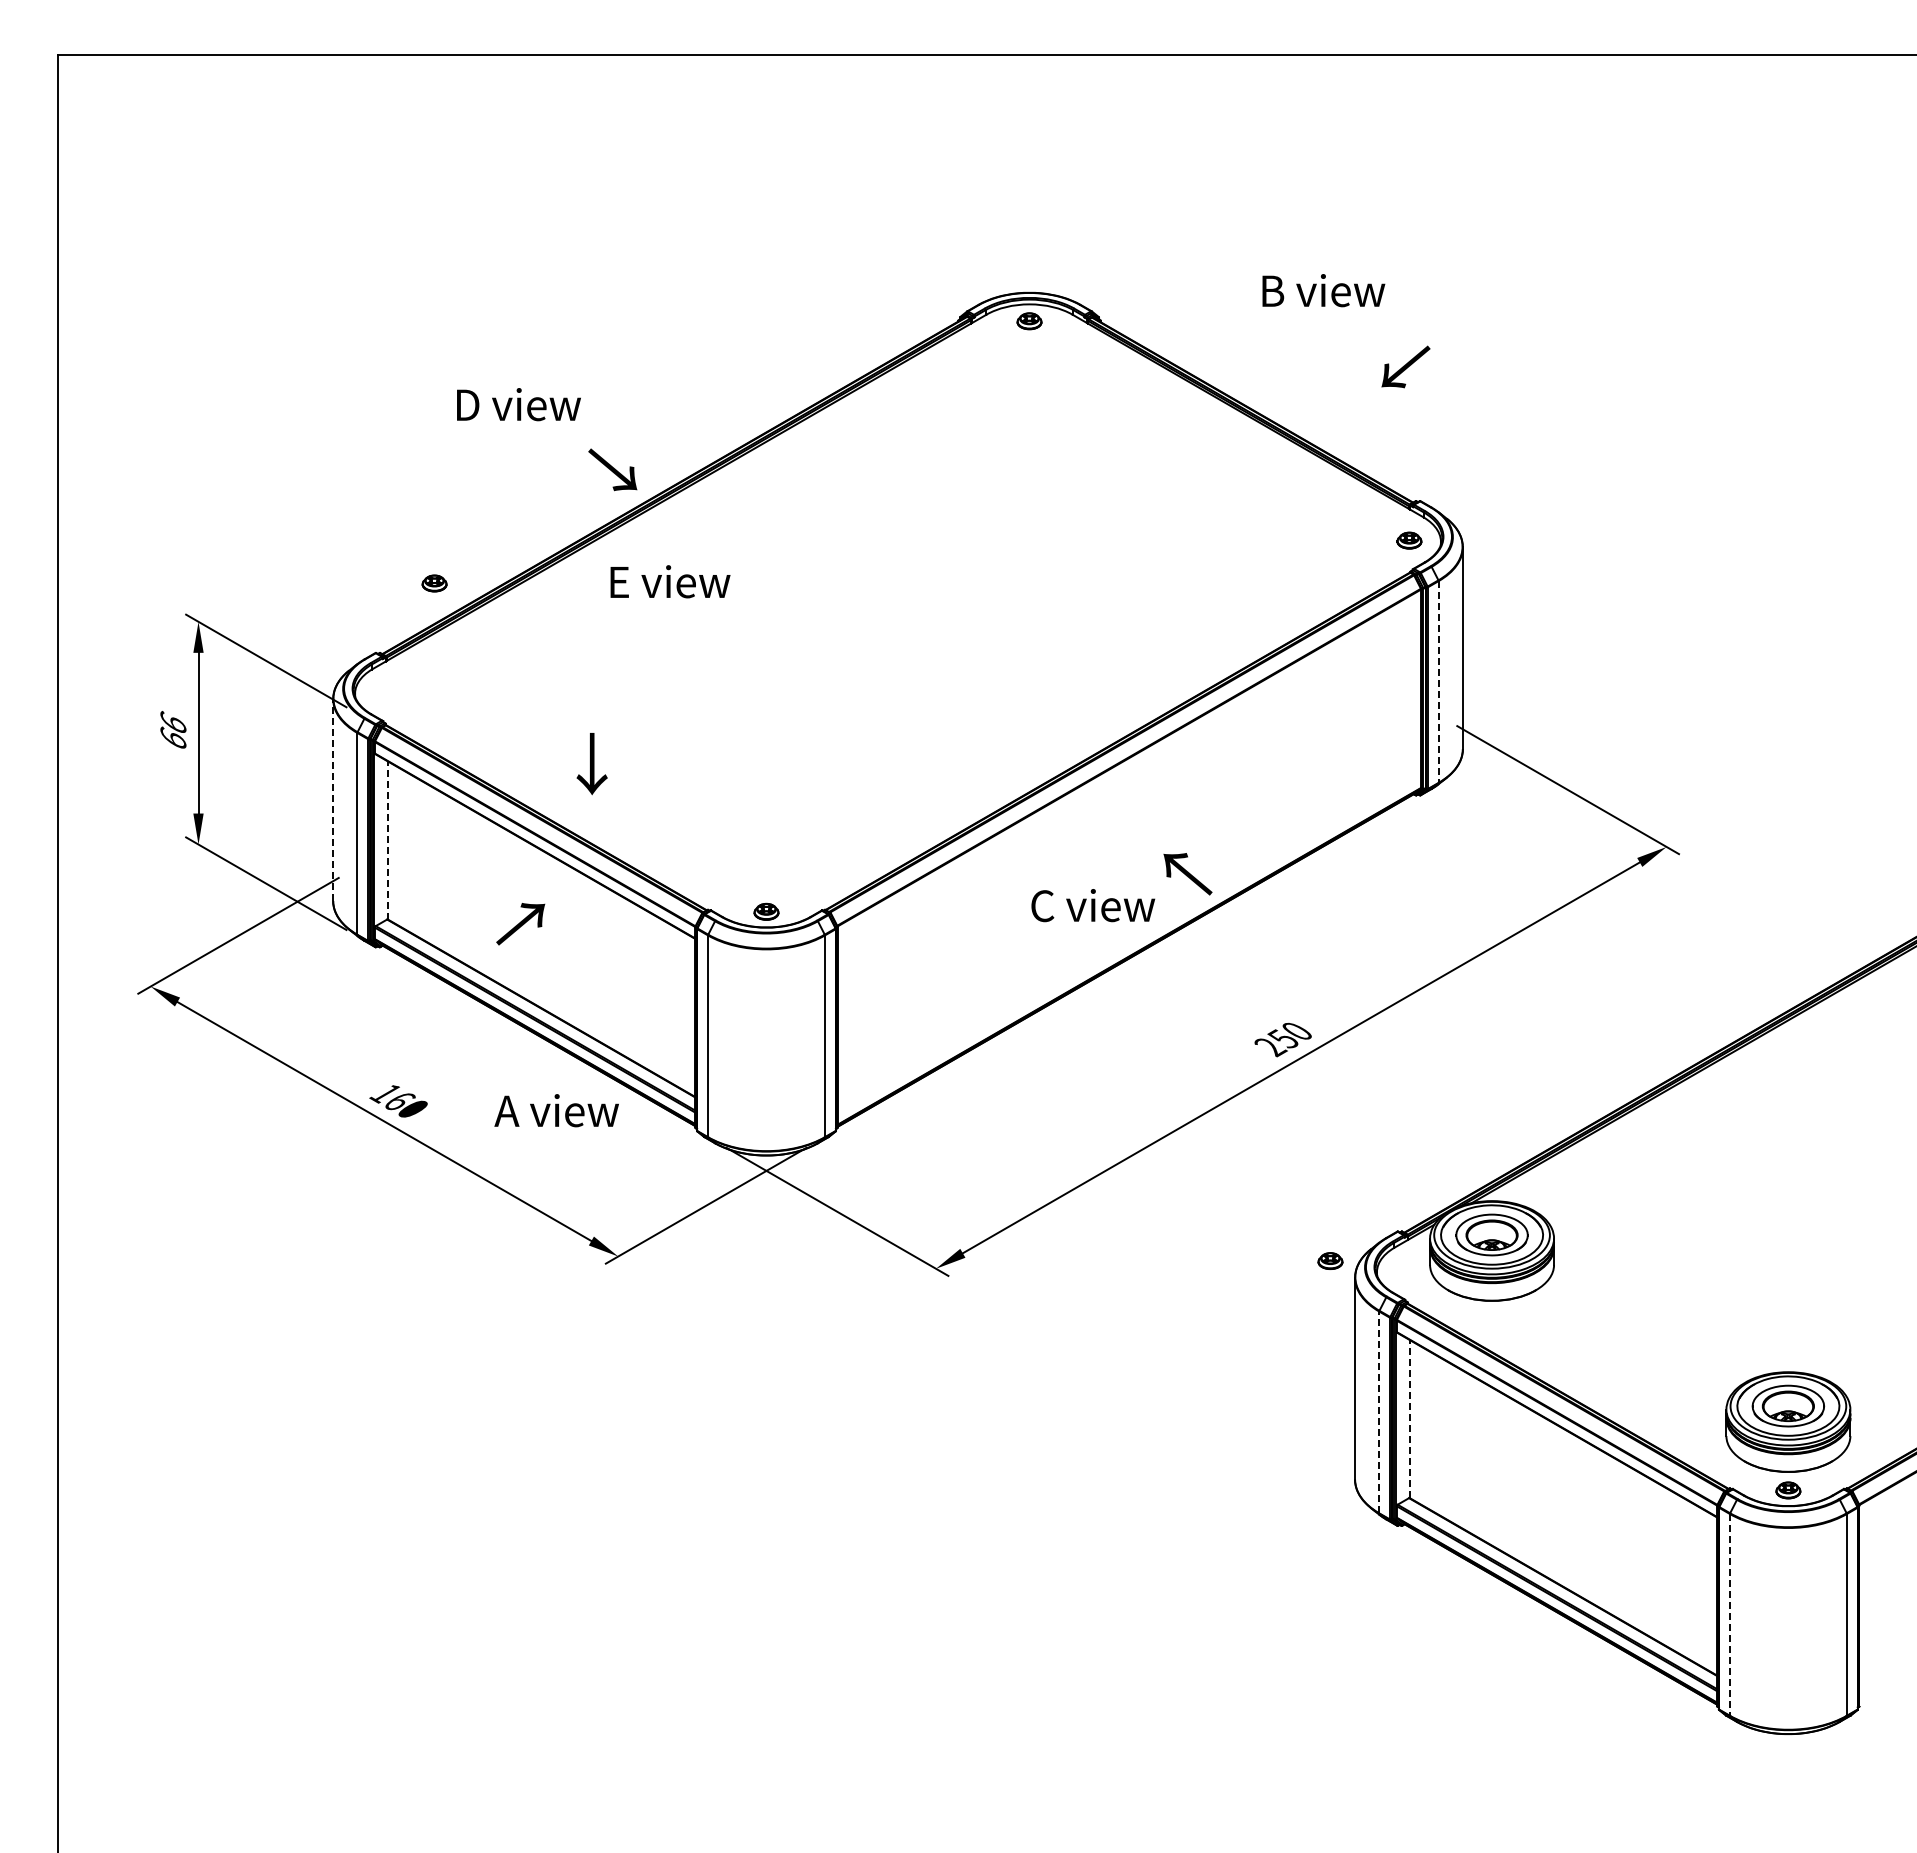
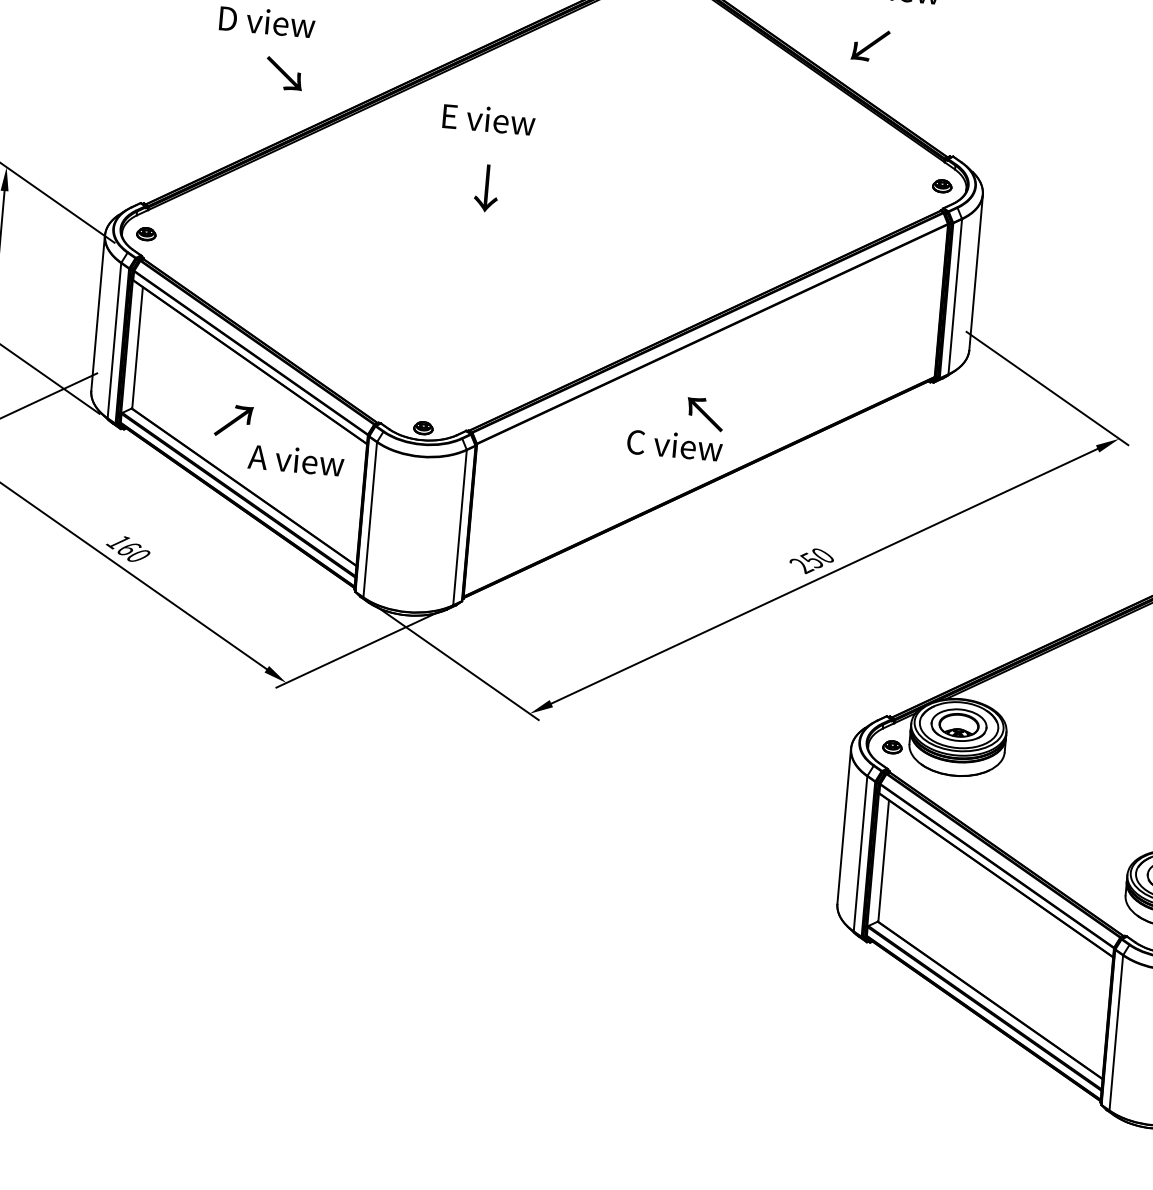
text: (1405, 366) -> (870, 45), moved
text: (612, 469) -> (284, 73), moved
text: (670, 581) -> (489, 119), moved
part: (434, 583) -> (146, 234), moved
line: (1438, 681) -> (955, 296), dashed -> solid
text: (591, 764) -> (486, 188), moved
line: (333, 800) -> (98, 313), dashed -> solid
line: (388, 840) -> (137, 347), dashed -> solid
text: (1187, 874) -> (704, 414), moved
text: (556, 1110) -> (296, 460), moved
part: (1330, 1260) -> (892, 746), moved
line: (1379, 1412) -> (860, 853), dashed -> solid
line: (1409, 1418) -> (883, 860), dashed -> solid
line: (1729, 1614) -> (1115, 1032), dashed -> solid

